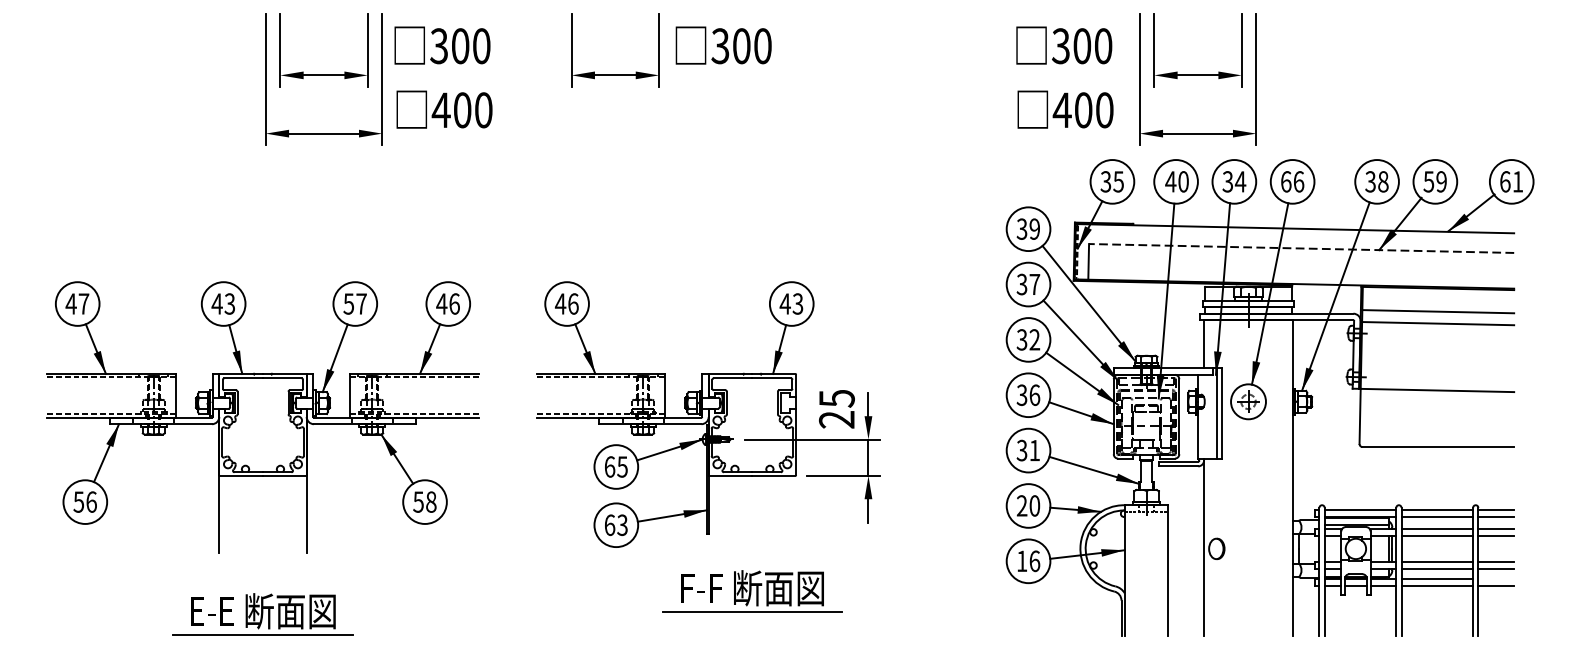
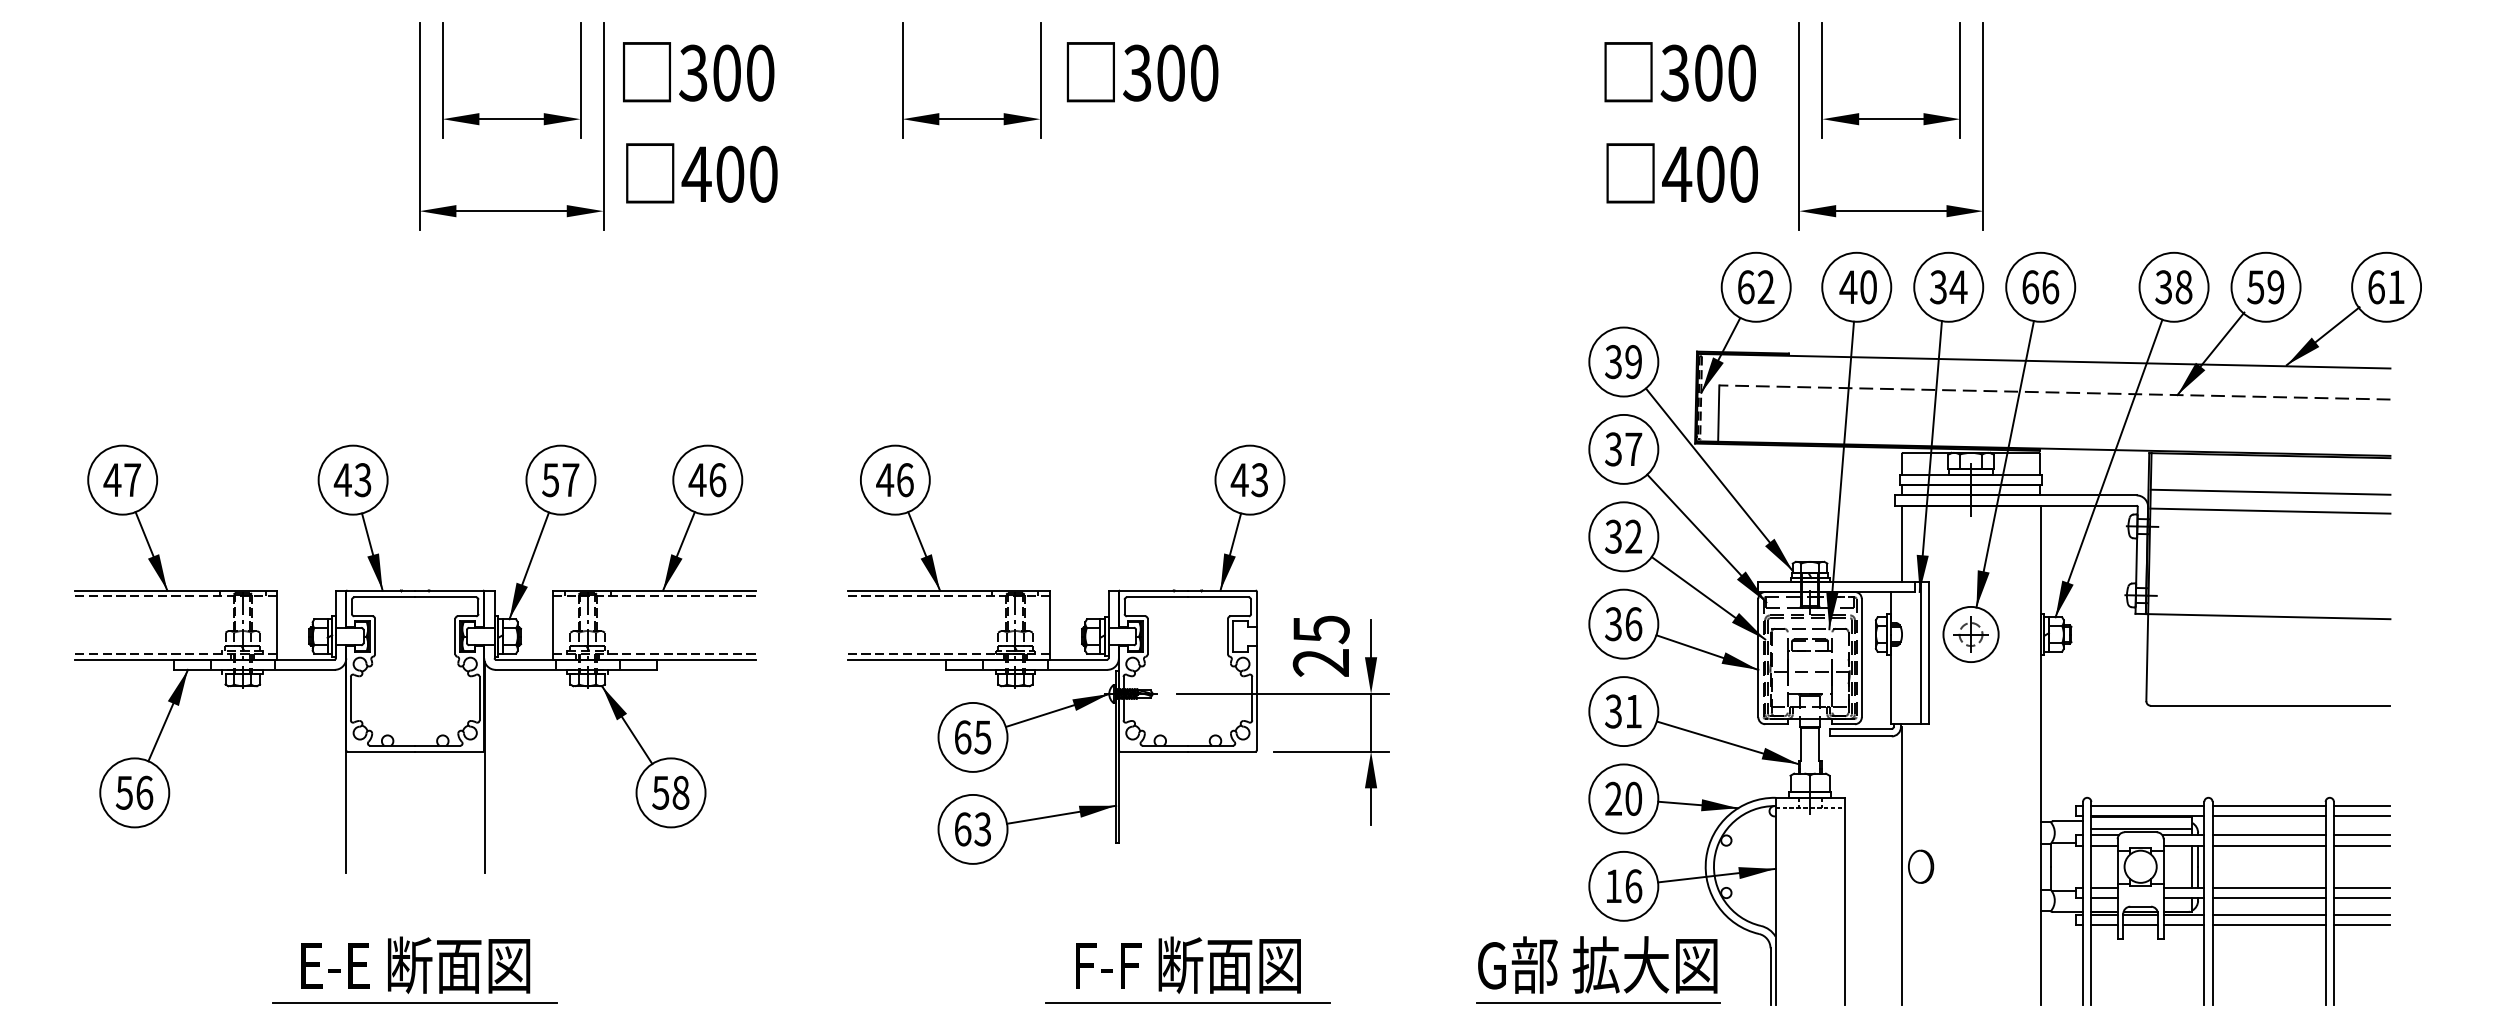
text: (1111, 181) -> (1754, 286), 35 -> 62
line: (1496, 579) -> (2362, 915), added
part: (752, 591) -> (1188, 970), moved
part: (1012, 613) -> (1598, 968), added

